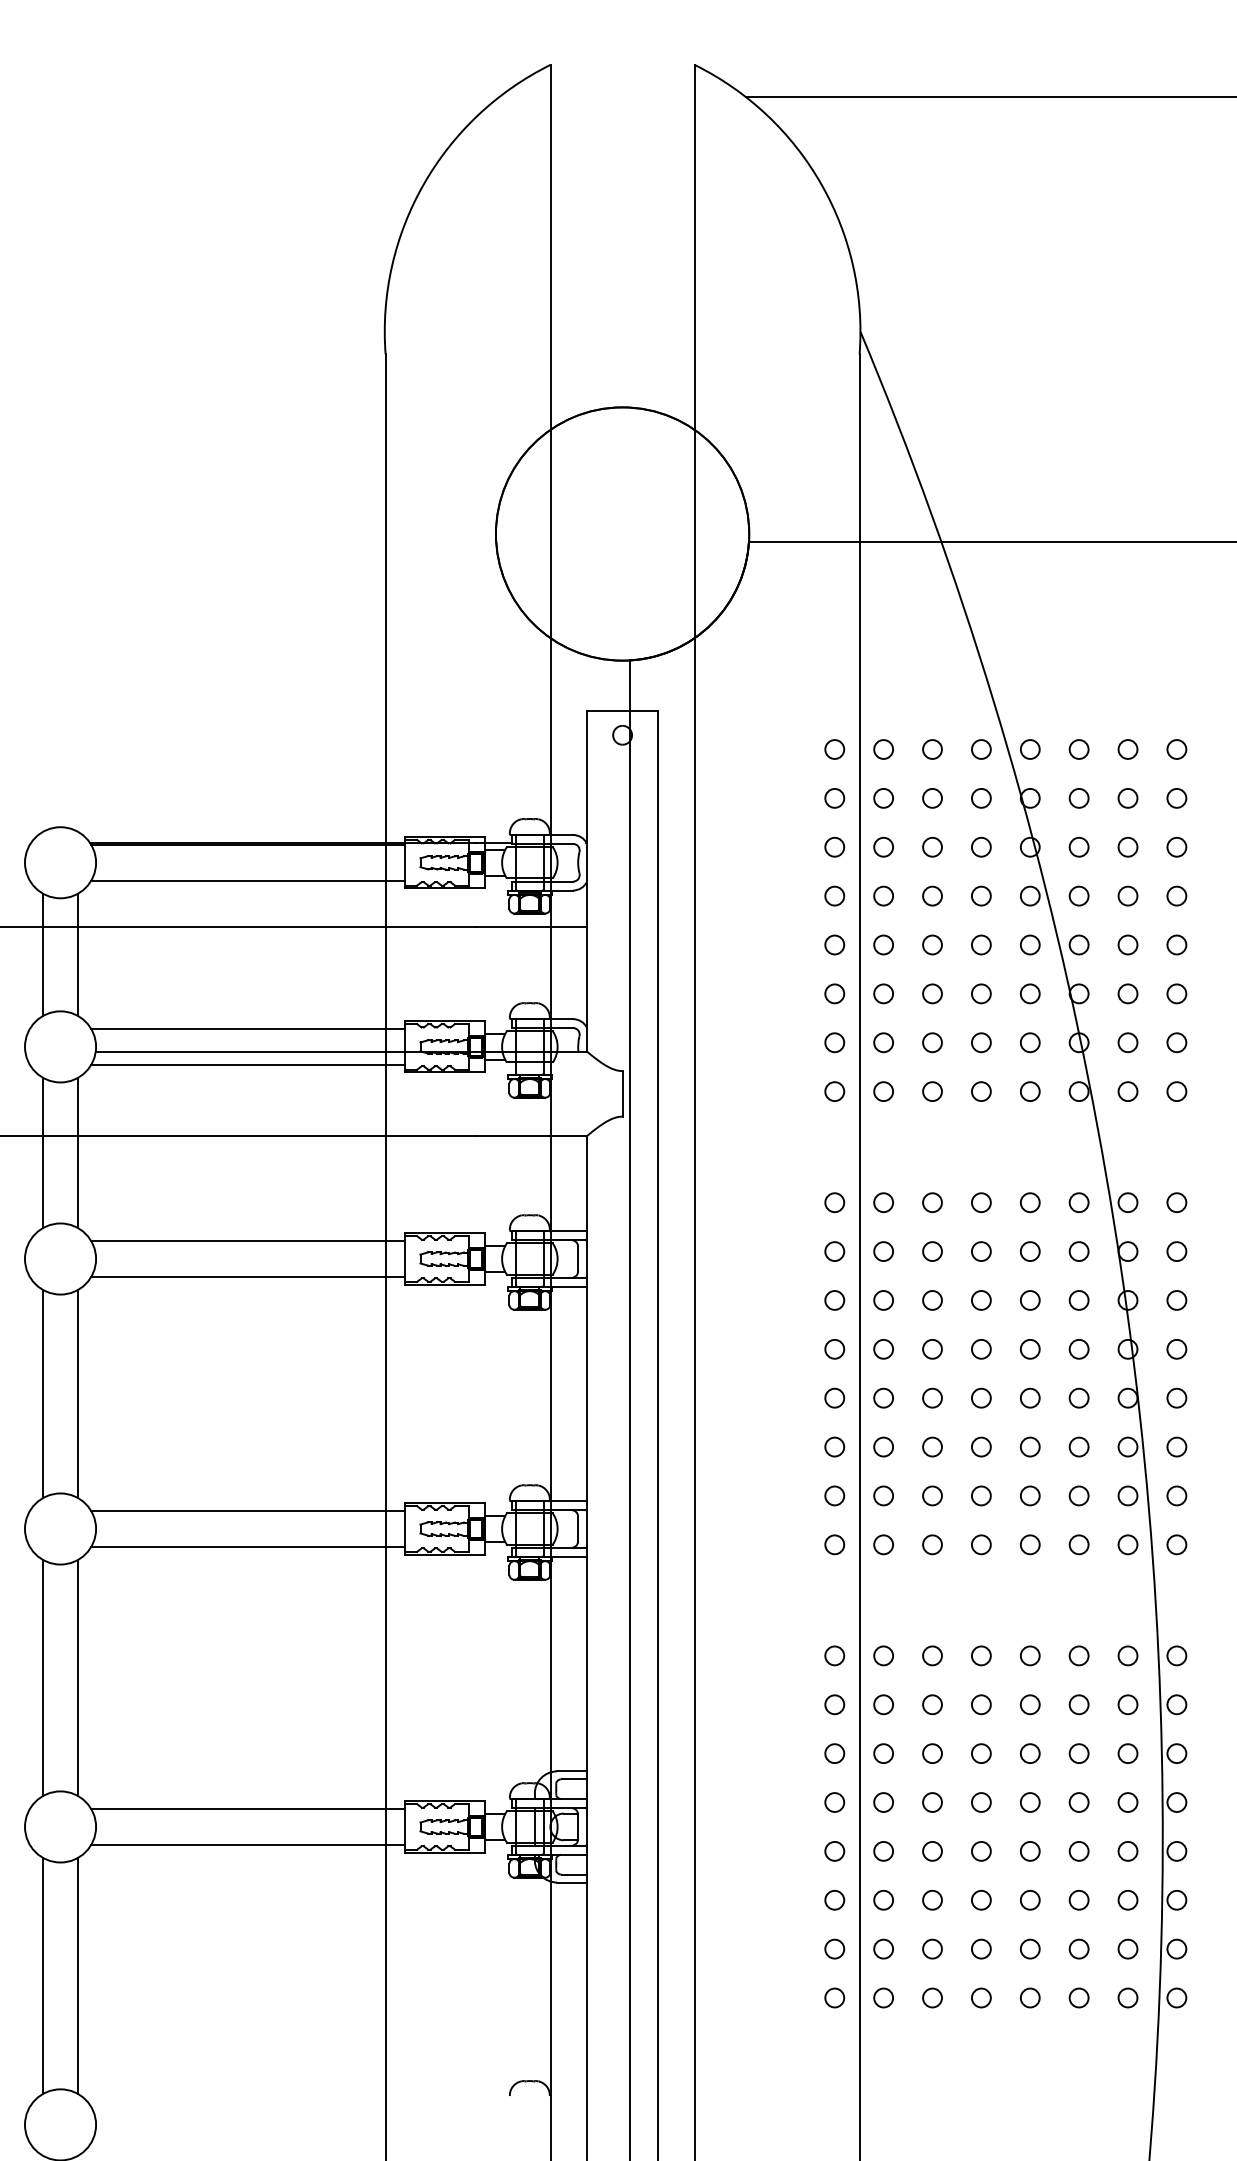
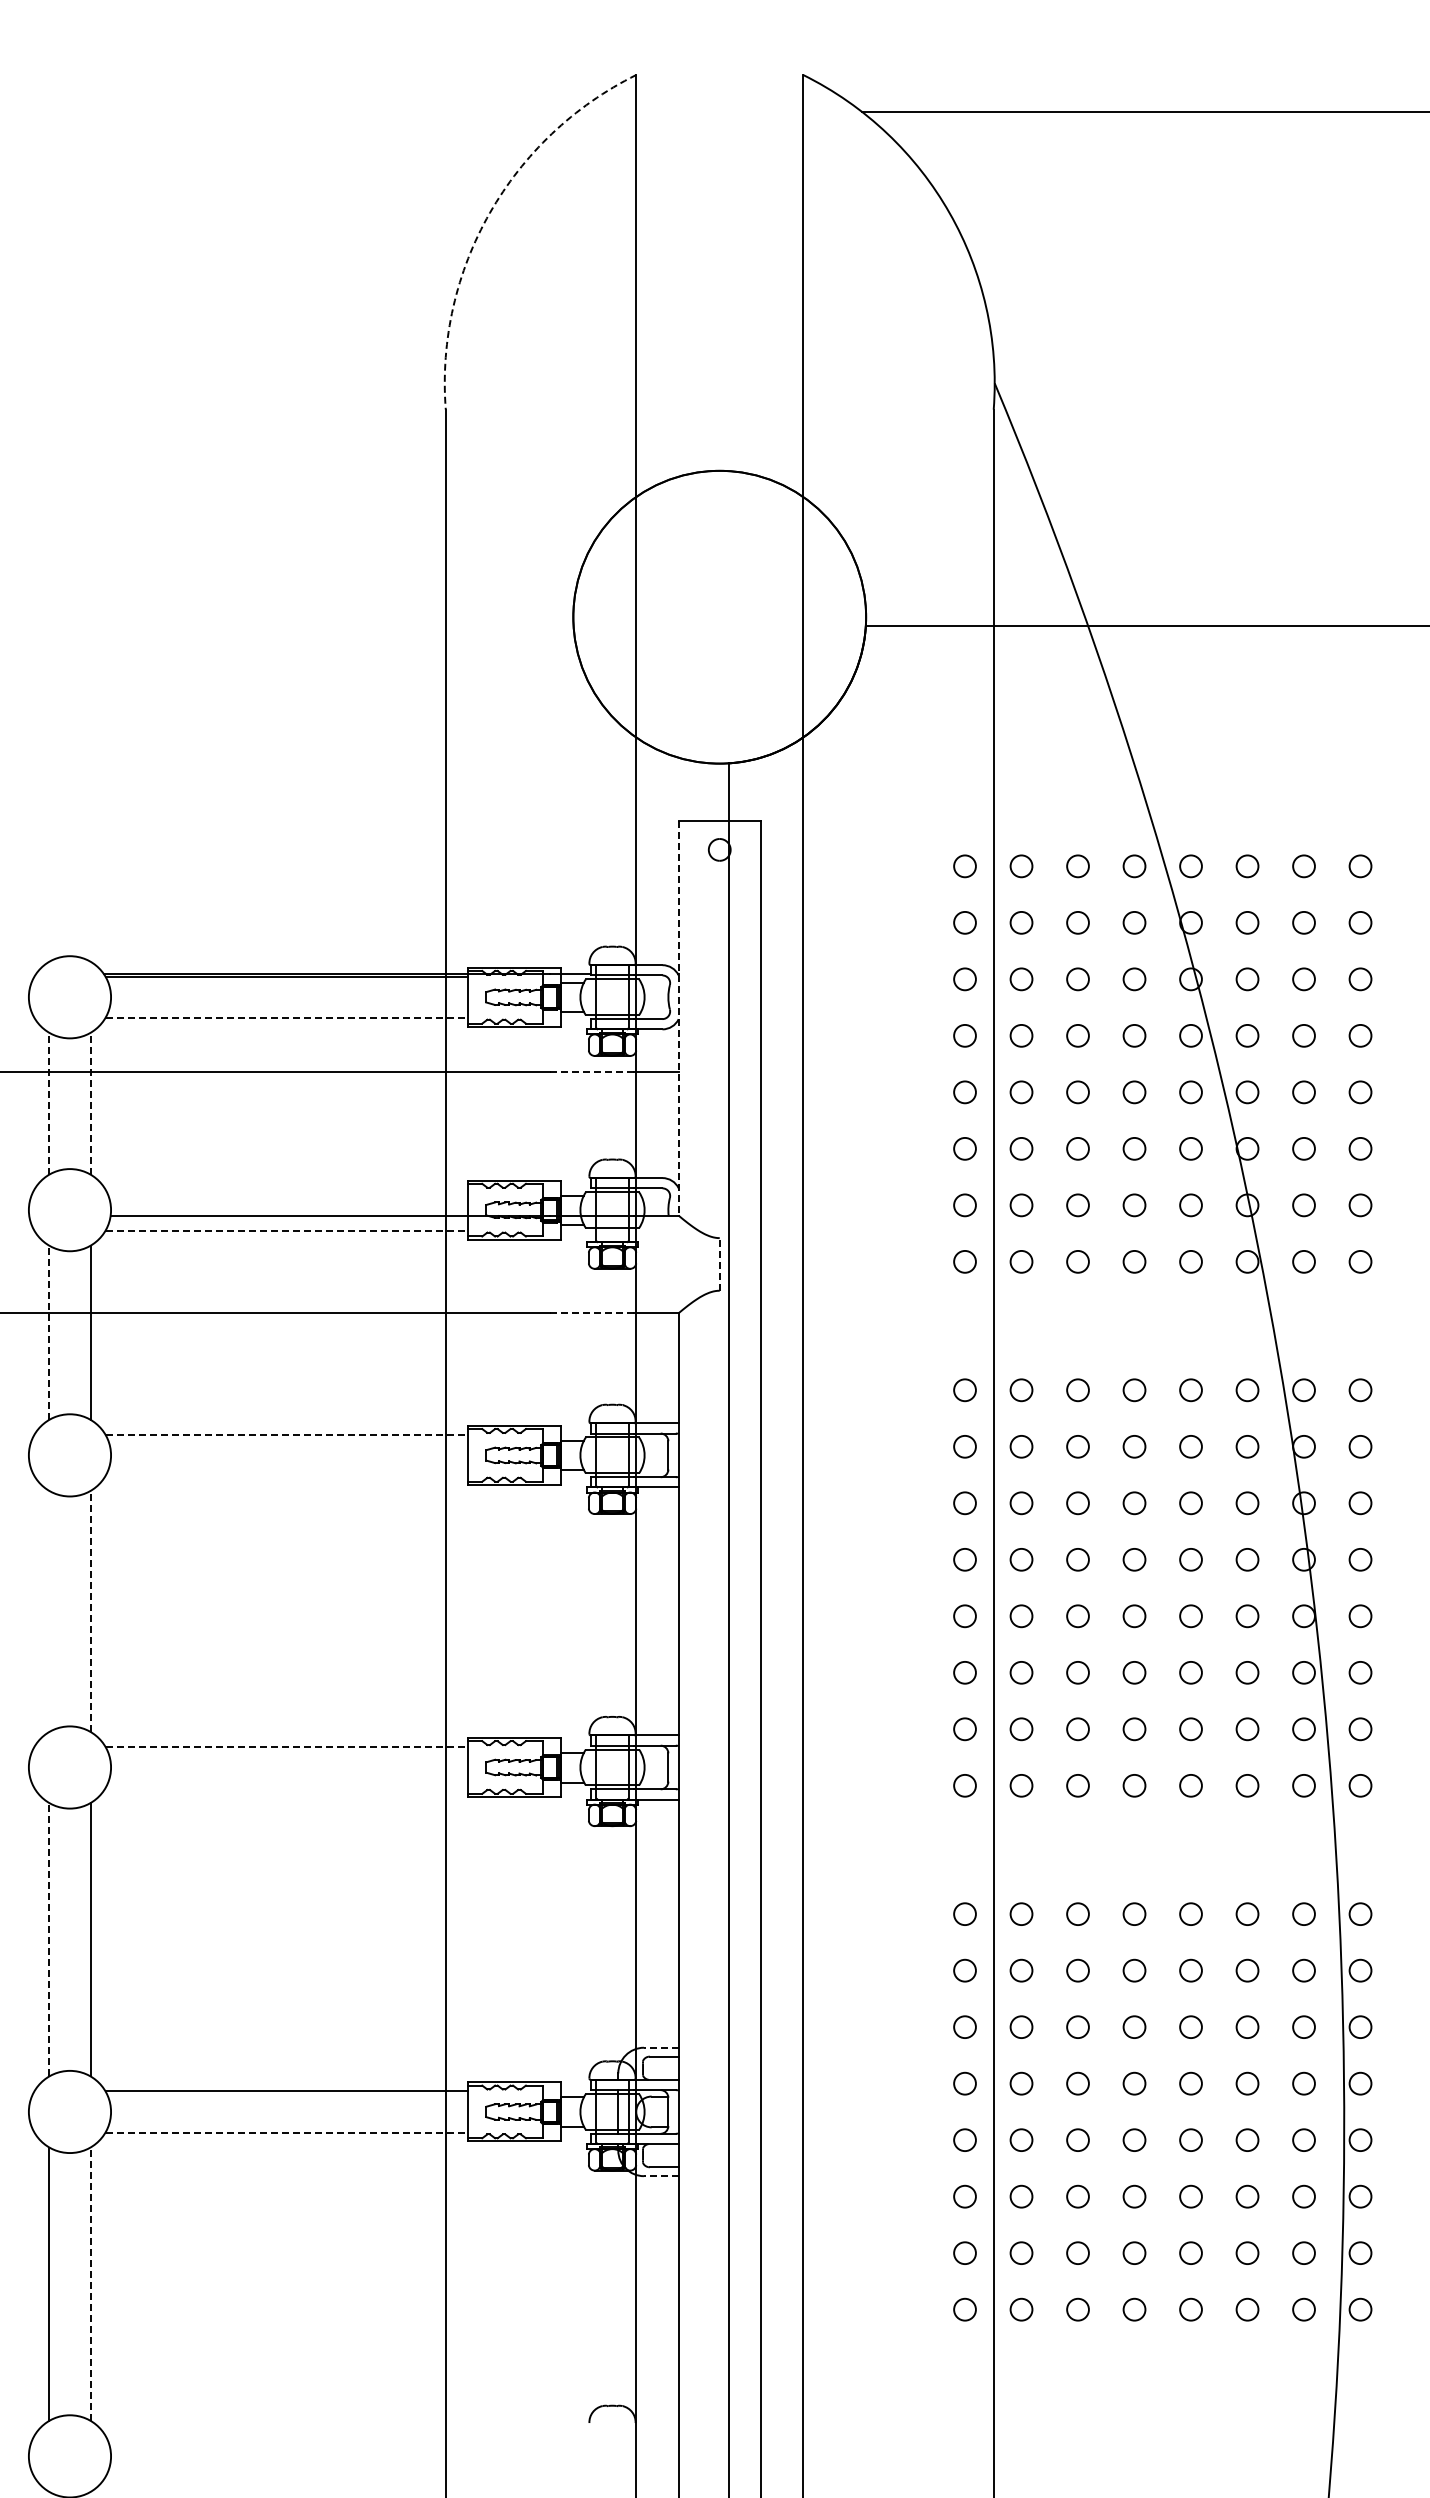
arc: (423, 184) -> (489, 213), solid -> dashed
line: (248, 880) -> (287, 1017), solid -> dashed
line: (586, 881) -> (678, 1019), solid -> dashed
line: (512, 926) -> (592, 1071), solid -> dashed
line: (42, 954) -> (49, 1103), solid -> dashed
line: (78, 954) -> (90, 1103), solid -> dashed
line: (247, 1029) -> (286, 1189), removed
line: (248, 1064) -> (287, 1230), solid -> dashed
line: (622, 1093) -> (719, 1263), solid -> dashed
line: (512, 1136) -> (592, 1313), solid -> dashed
line: (42, 1152) -> (49, 1332), solid -> dashed
line: (248, 1240) -> (287, 1434), solid -> dashed
line: (247, 1276) -> (286, 1475), removed
line: (42, 1393) -> (49, 1610), removed
line: (78, 1393) -> (90, 1610), solid -> dashed
line: (248, 1510) -> (287, 1746), solid -> dashed
line: (247, 1547) -> (286, 1788), removed
line: (42, 1677) -> (49, 1939), solid -> dashed
line: (571, 1771) -> (660, 2047), solid -> dashed
line: (248, 1844) -> (287, 2132), solid -> dashed
line: (571, 1882) -> (660, 2176), solid -> dashed
line: (78, 1976) -> (90, 2284), solid -> dashed

